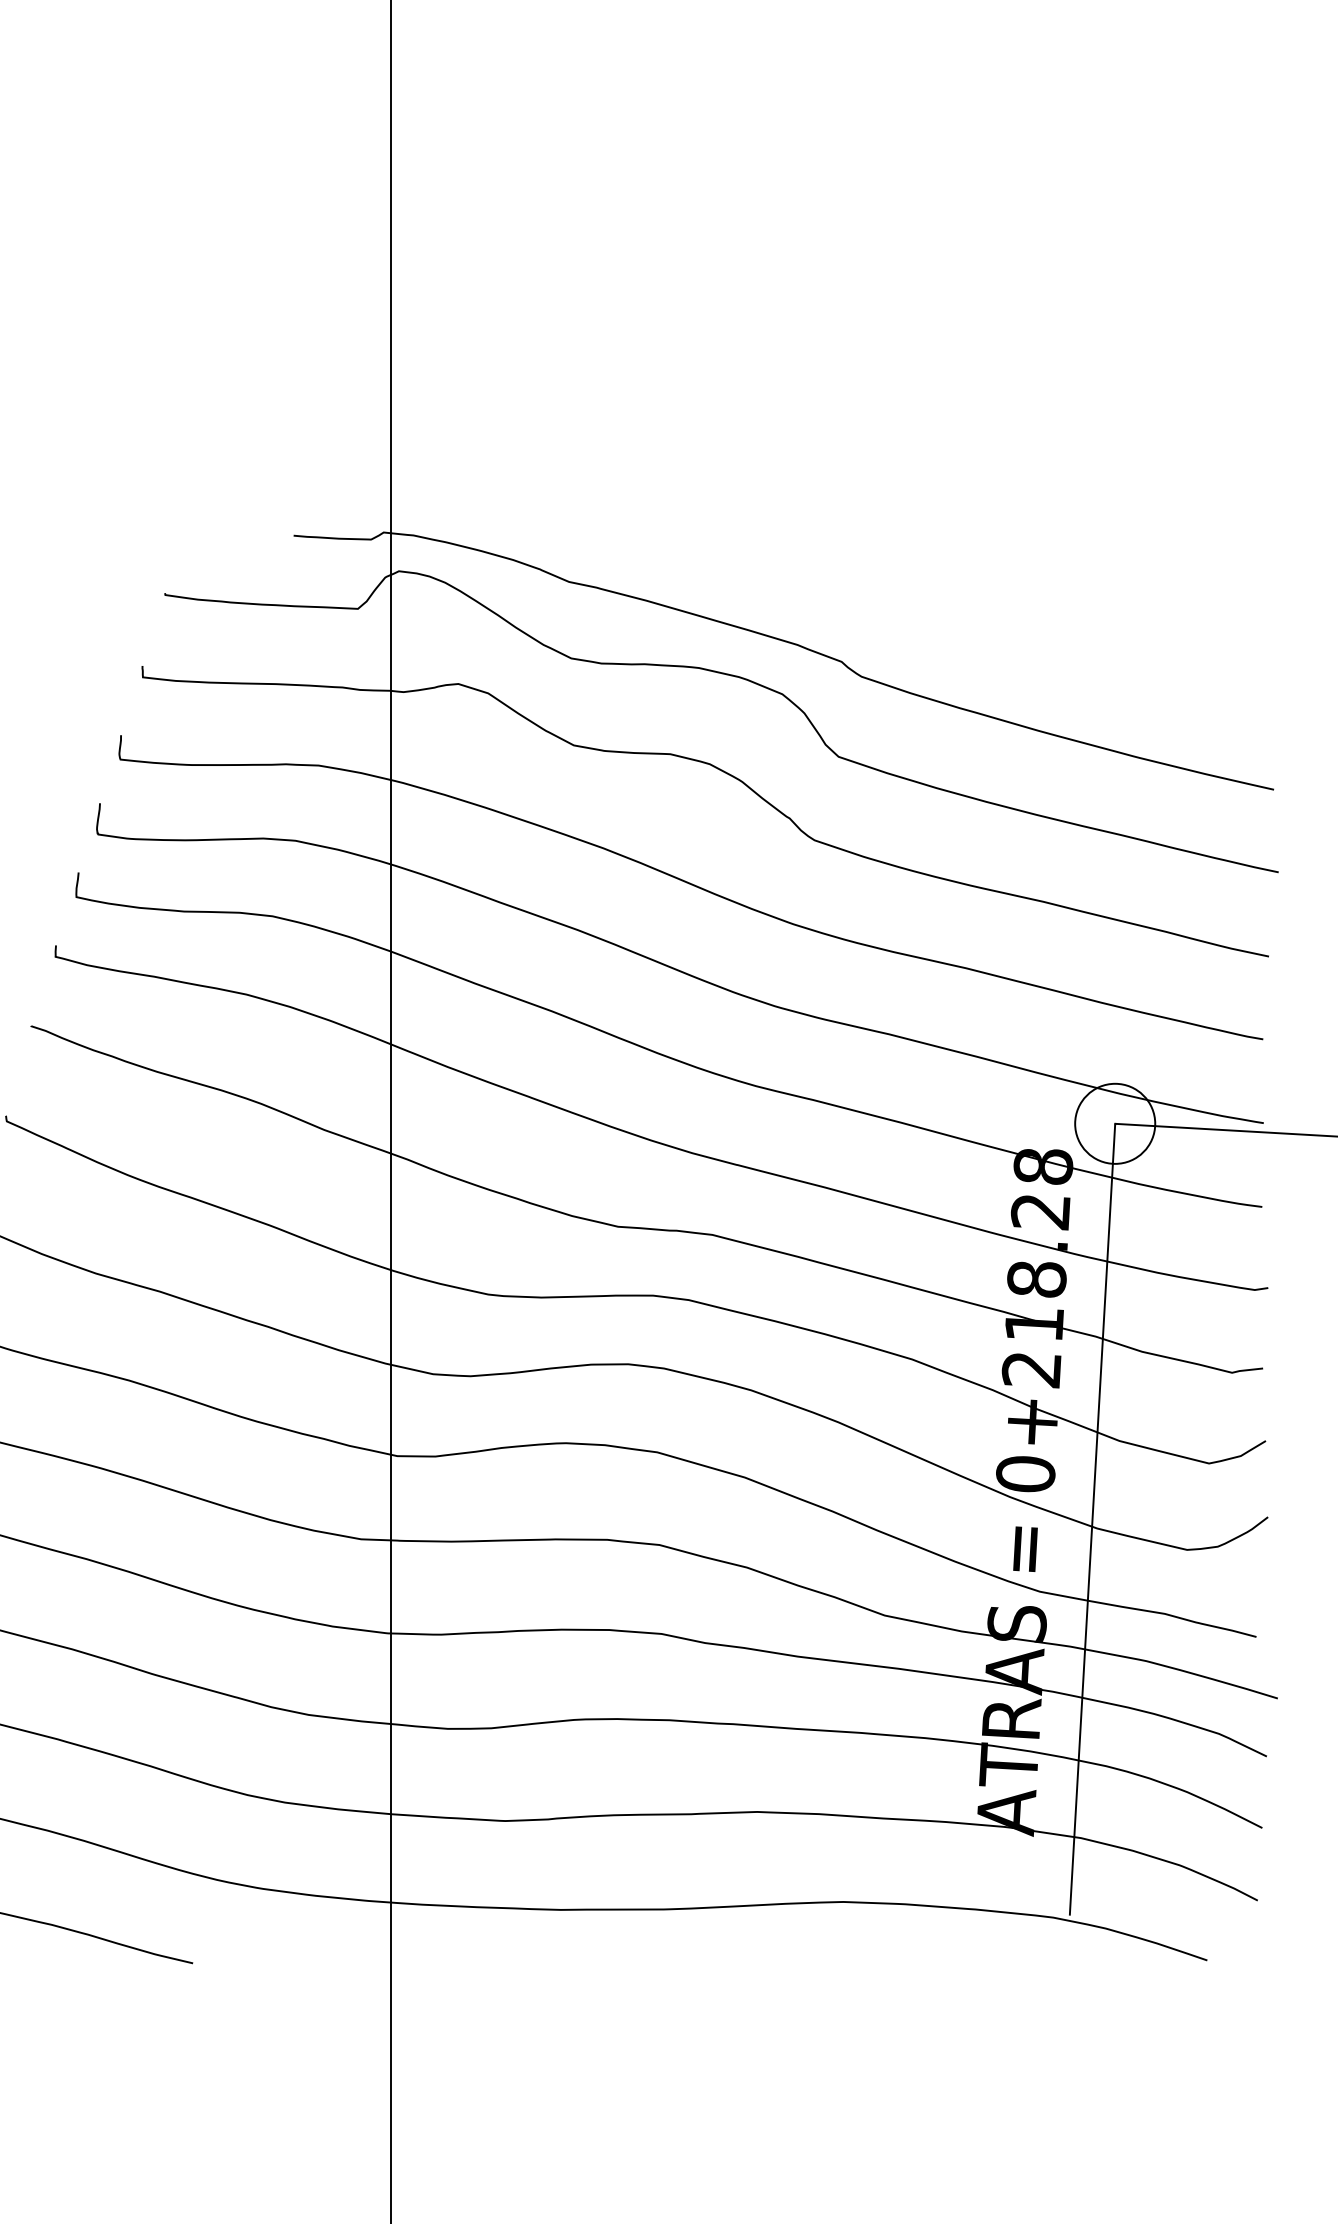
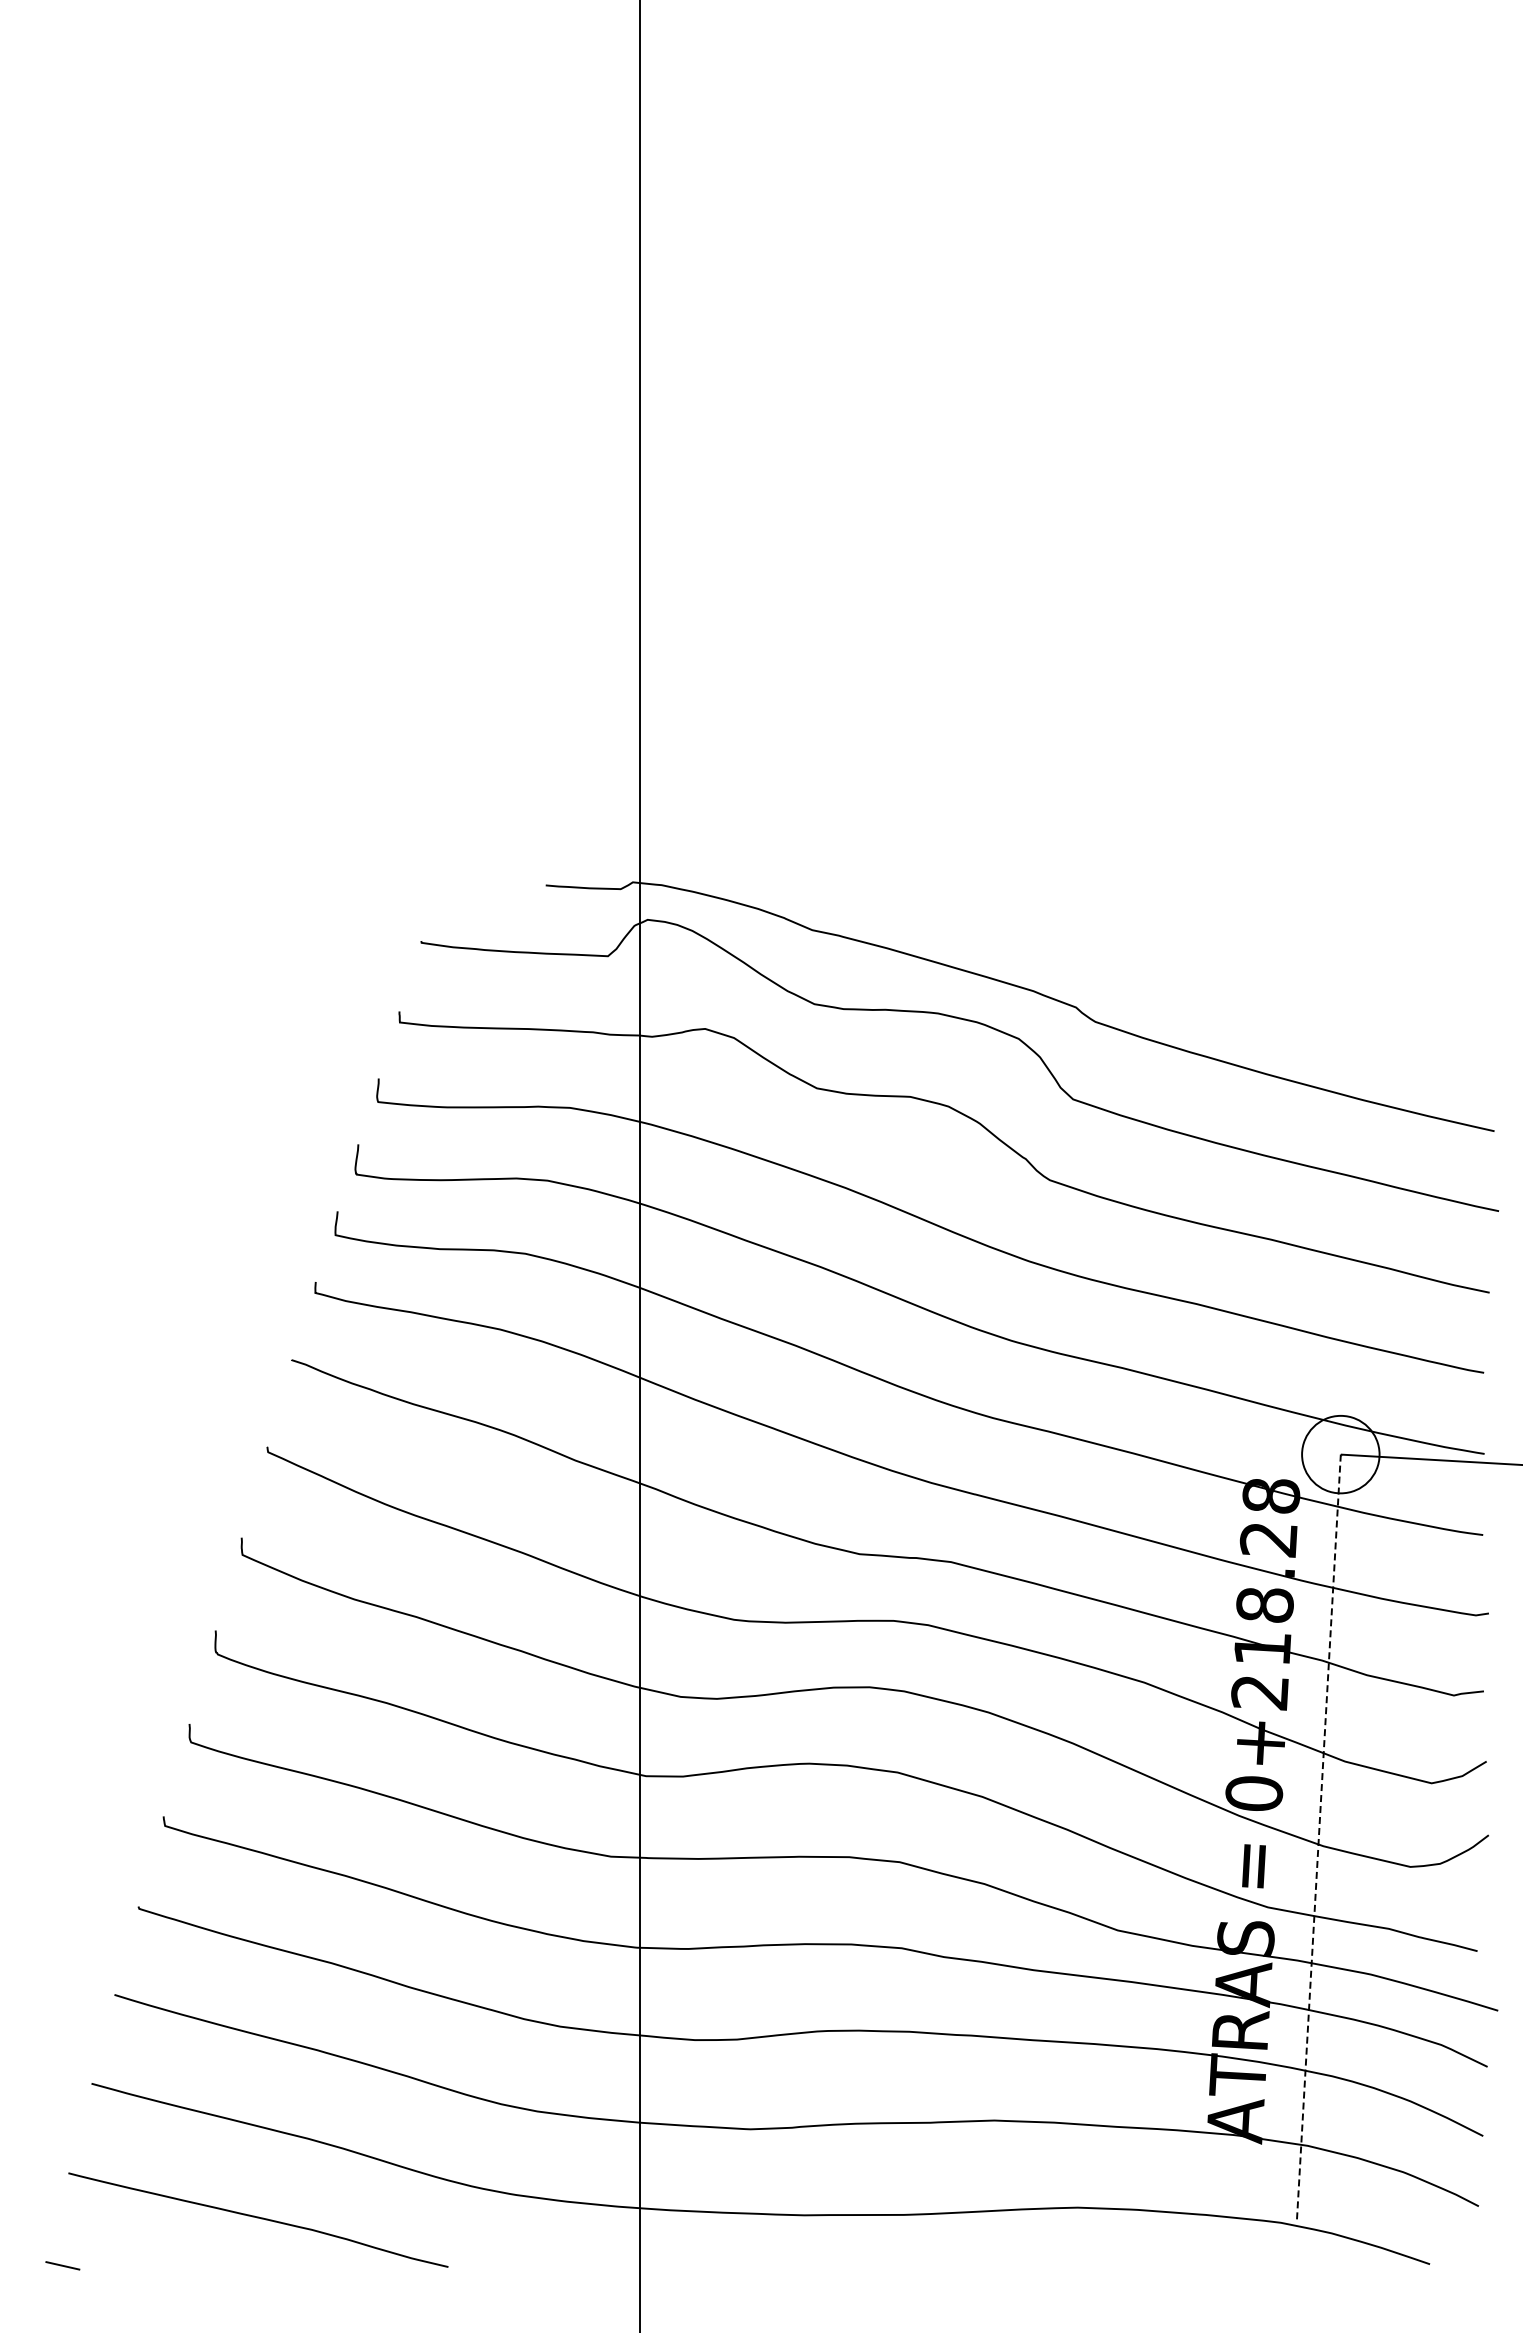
line: (1092, 1519) -> (1318, 1837), solid -> dashed

